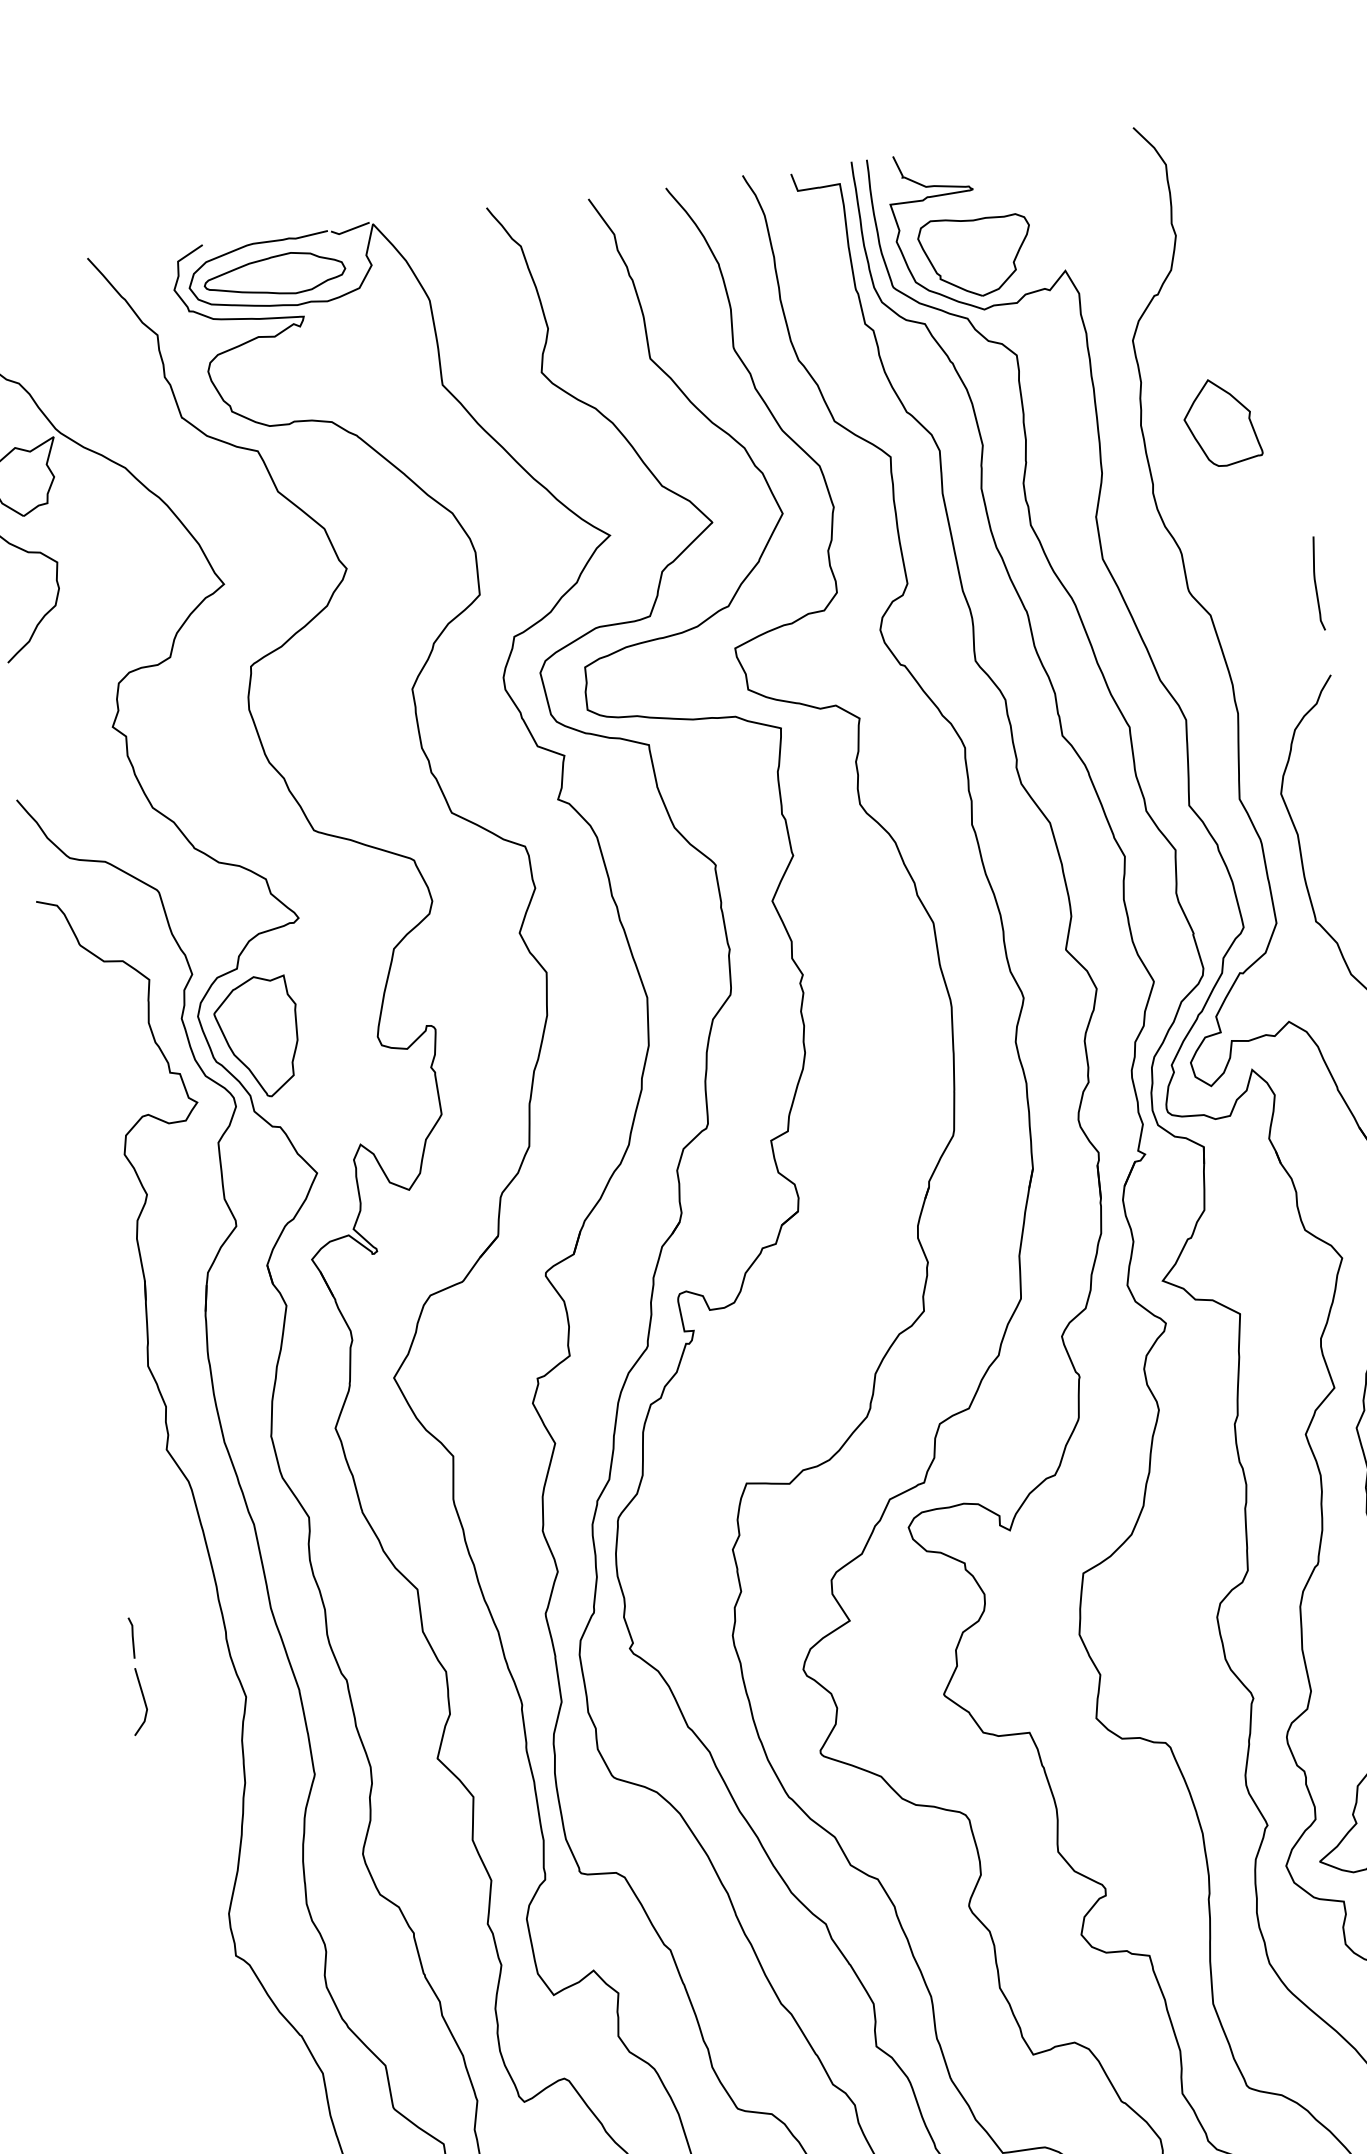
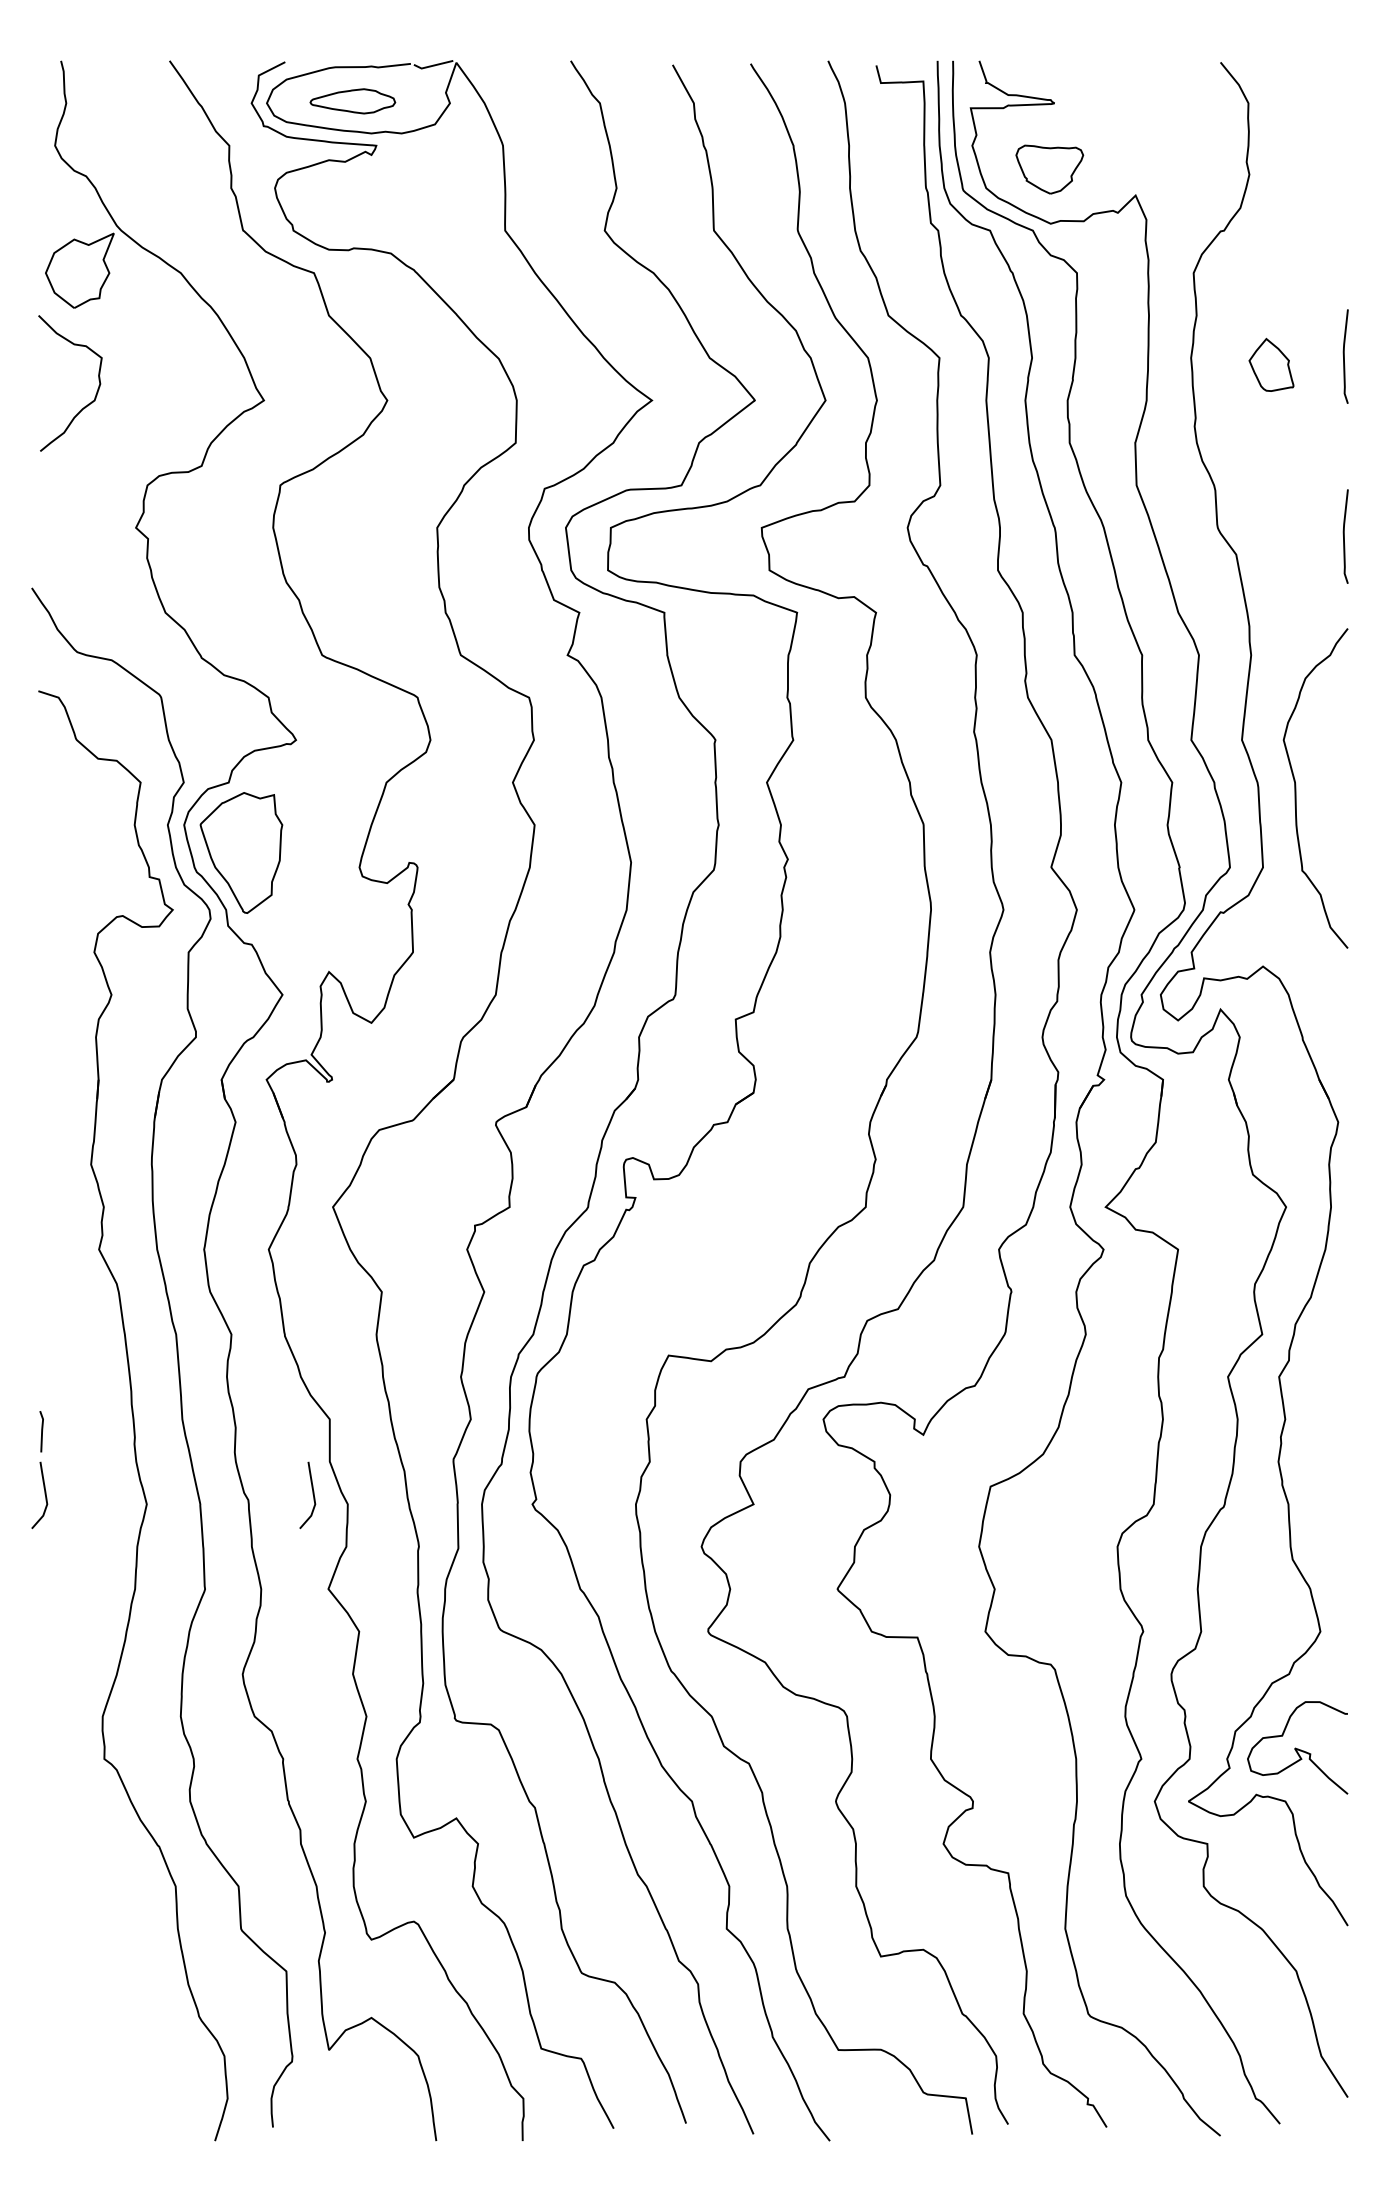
part: (976, 255) -> (1049, 169), size x0.6
part: (274, 275) -> (352, 101), size x0.6
curve: (1293, 404) -> (1344, 356), added
part: (1221, 421) -> (1271, 364), size x0.6
curve: (409, 1666) -> (312, 1494), added

